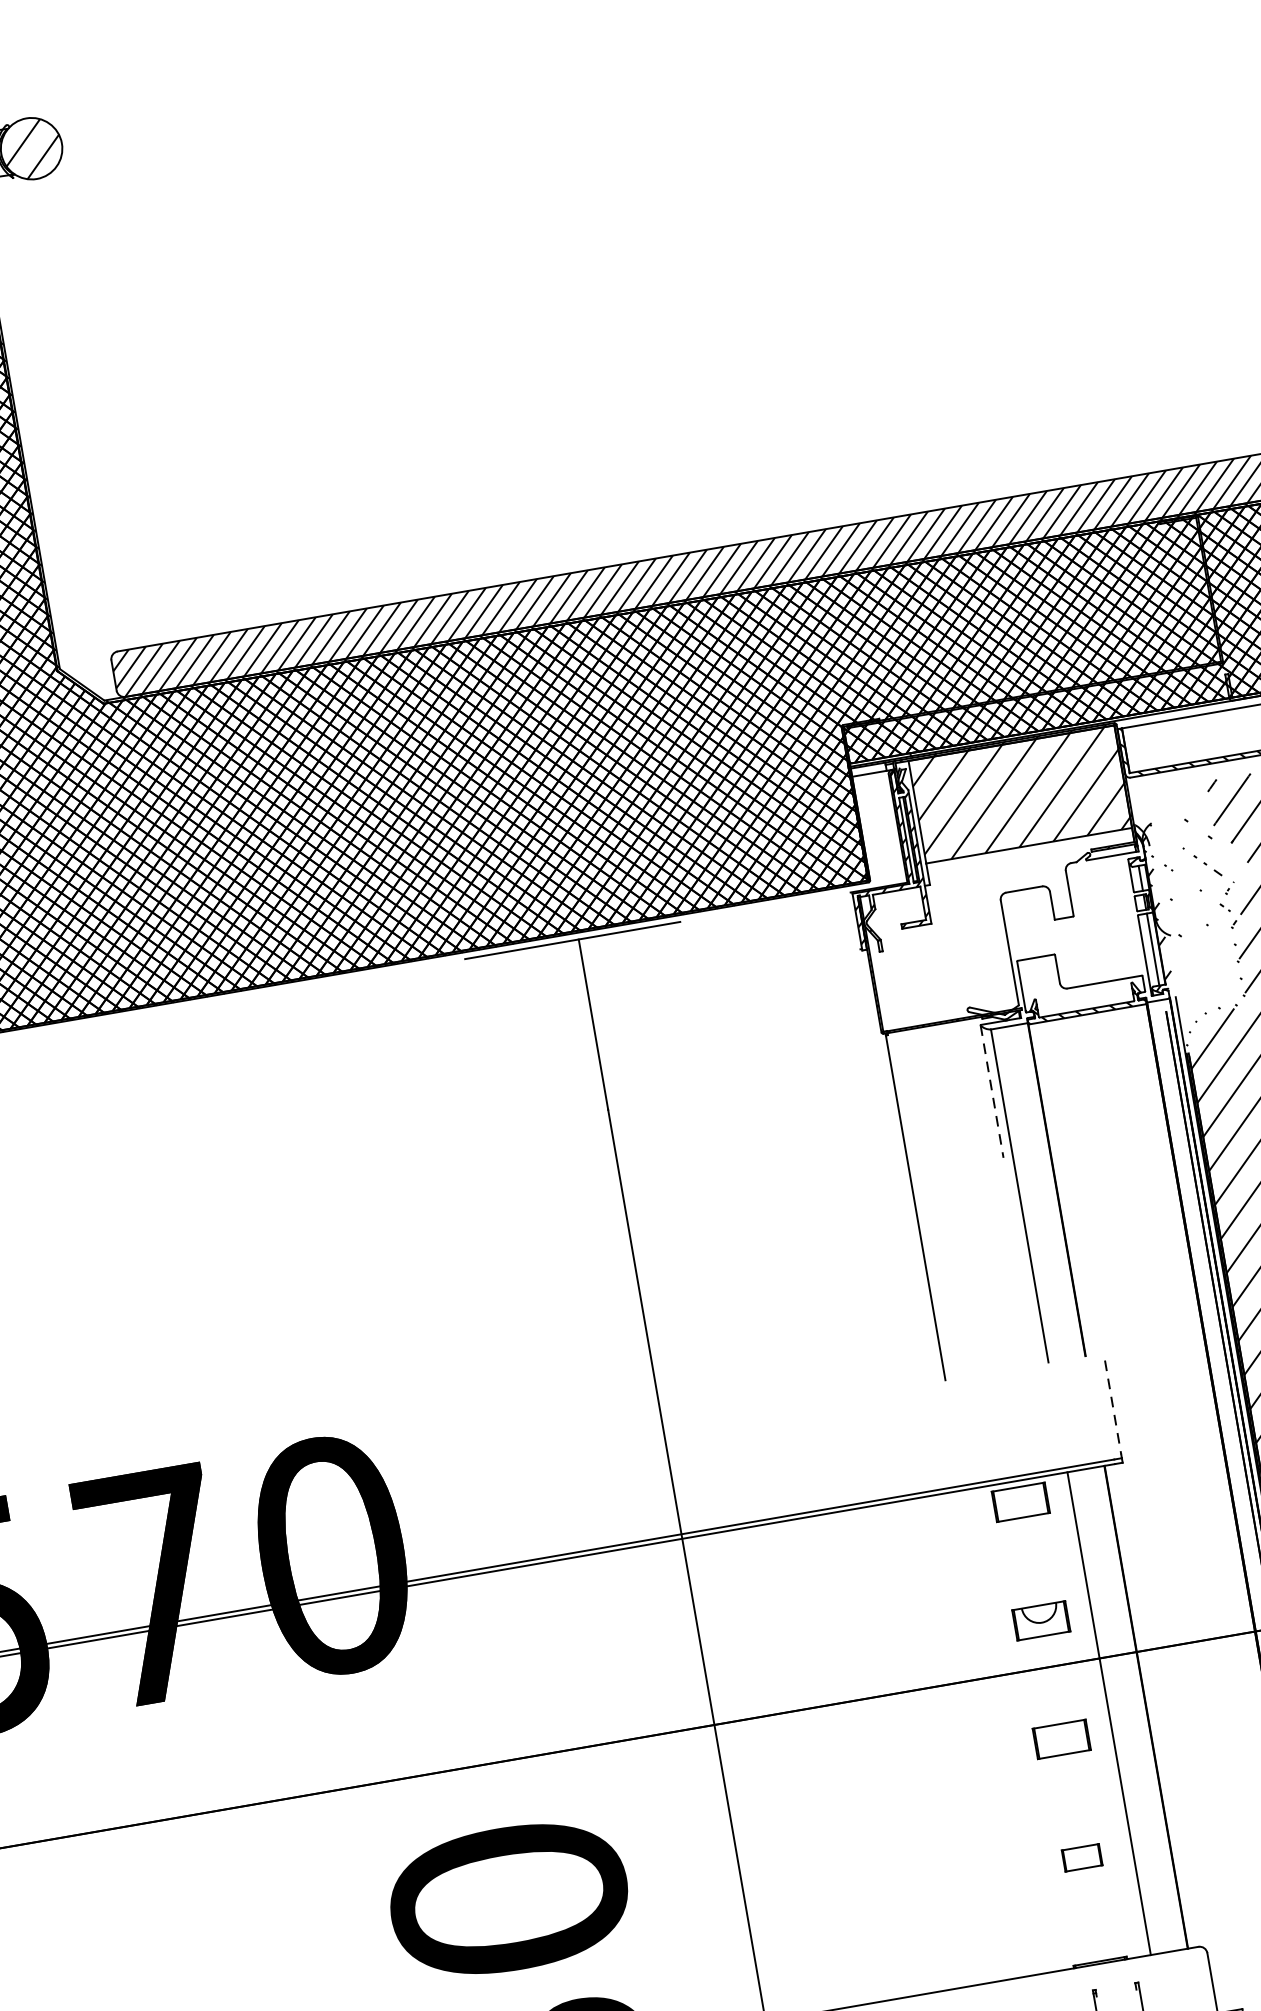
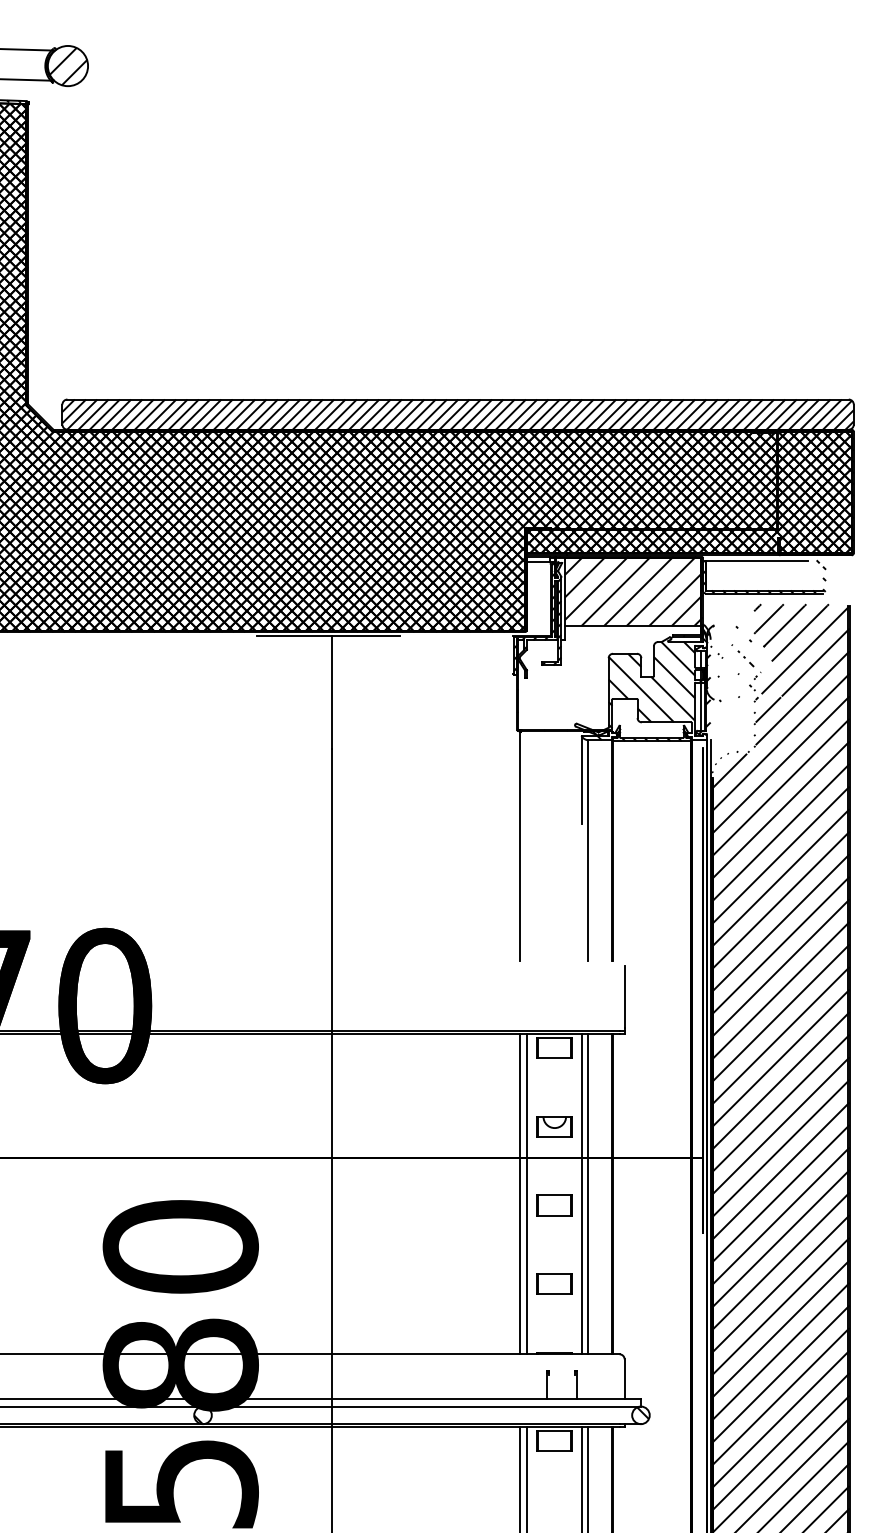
hatch: (1068, 937) -> (648, 689), added
line: (991, 1091) -> (581, 780), dashed -> solid
line: (1112, 1407) -> (624, 997), dashed -> solid
line: (1100, 1715) -> (582, 1194), added
line: (1018, 1729) -> (527, 1194), added
line: (1005, 1732) -> (519, 1194), added
part: (1081, 1857) -> (554, 1283), size x1.43

